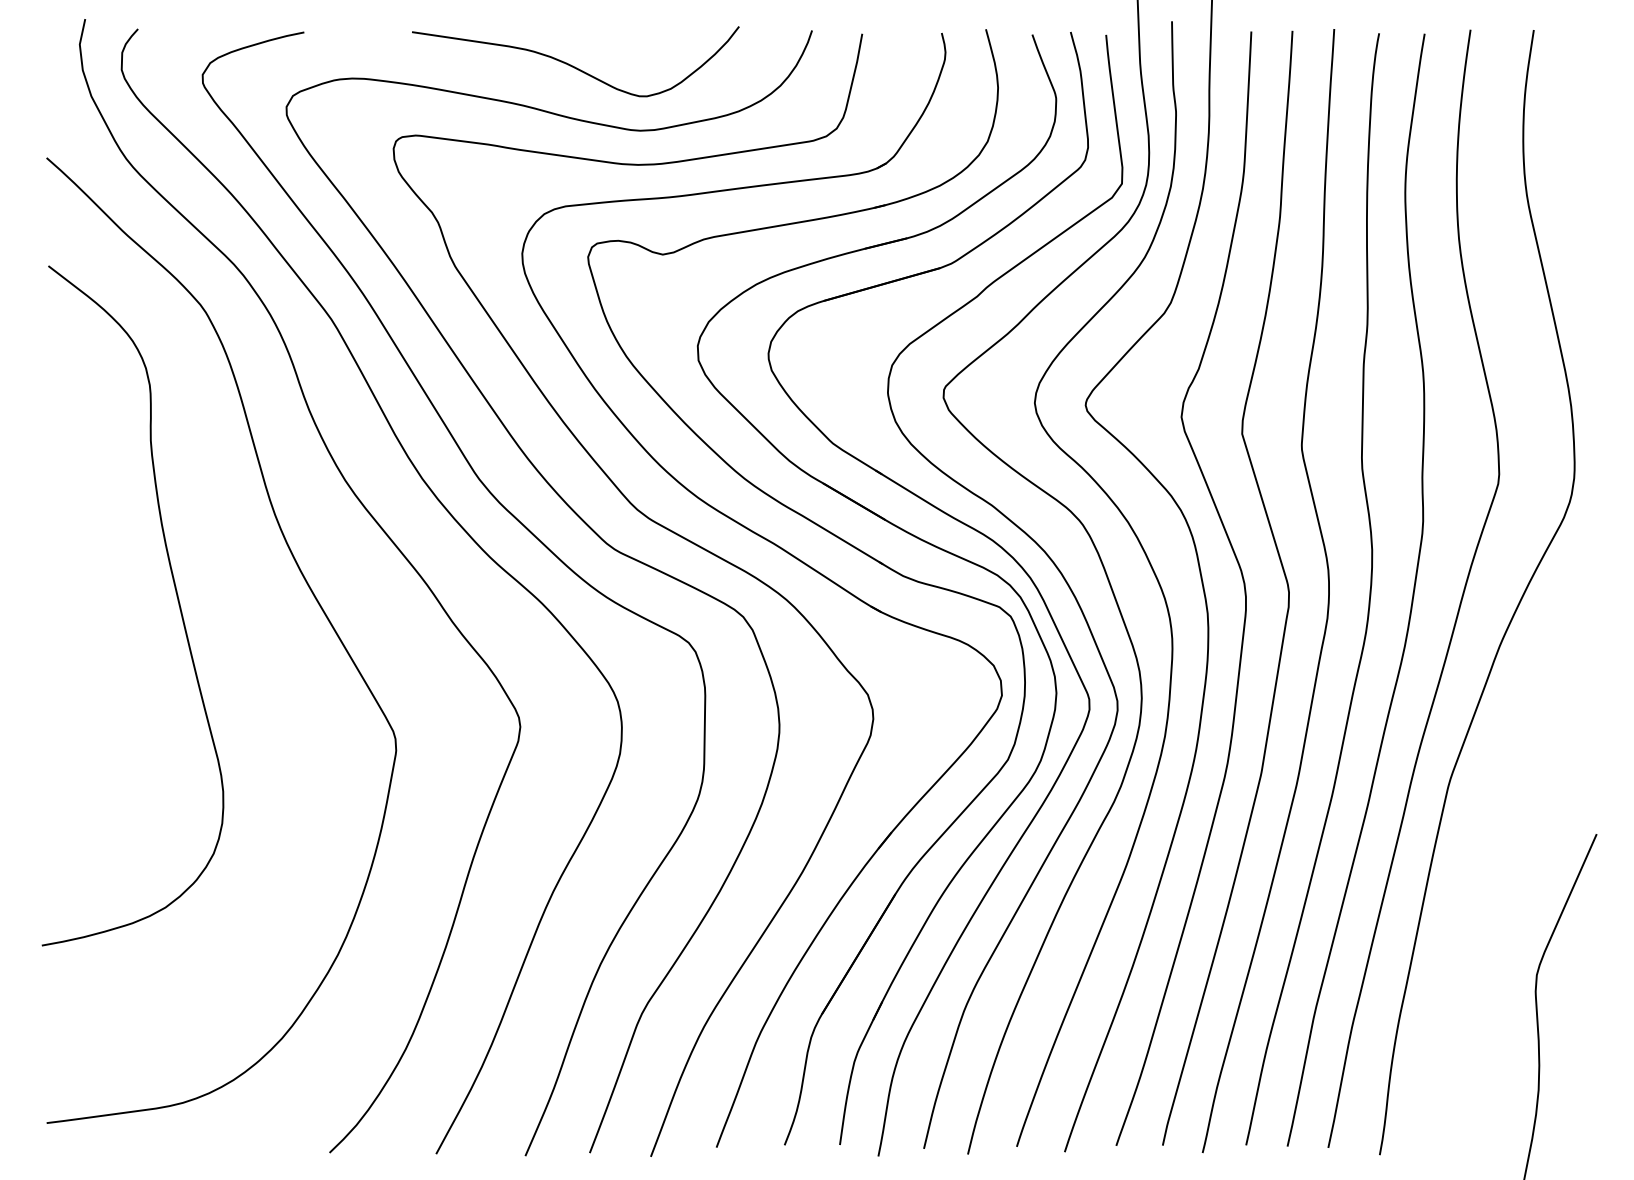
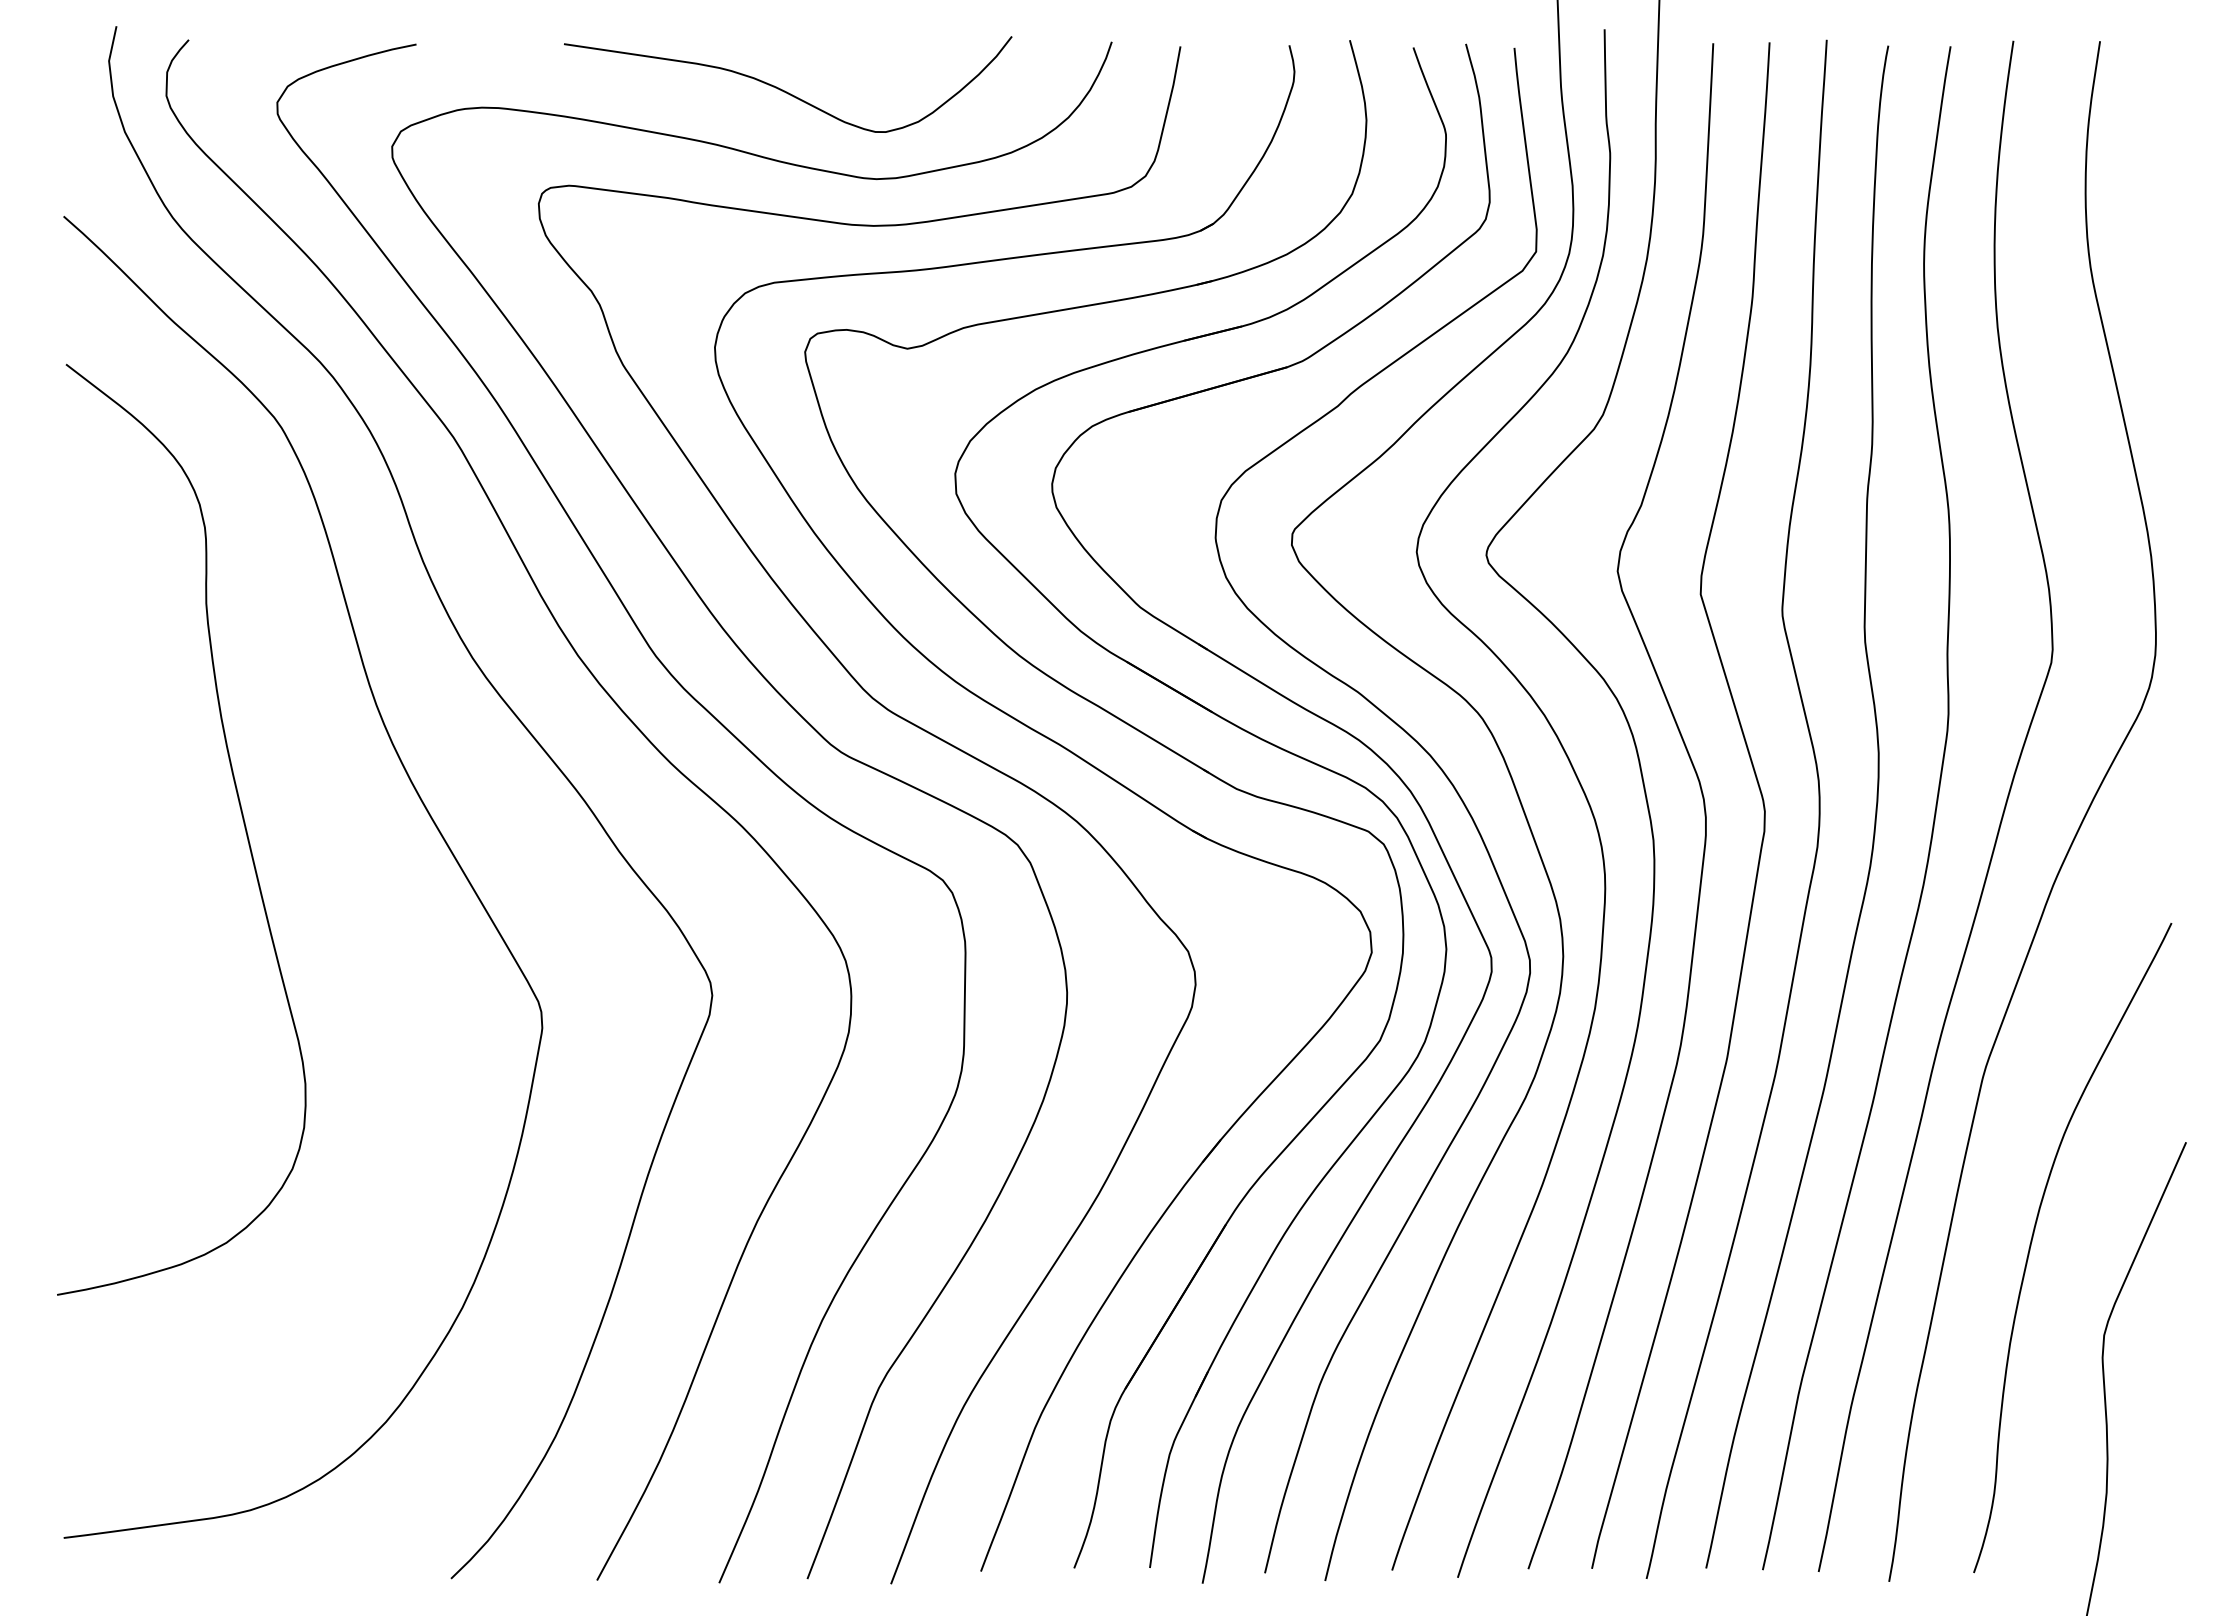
curve: (1484, 907) -> (2032, 1242), added

